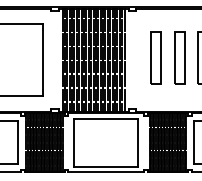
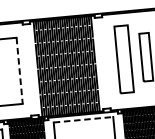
part: (155, 57) -> (123, 58), size x1.4
line: (42, 60) -> (19, 71), solid -> dashed
line: (106, 119) -> (83, 120), solid -> dashed

